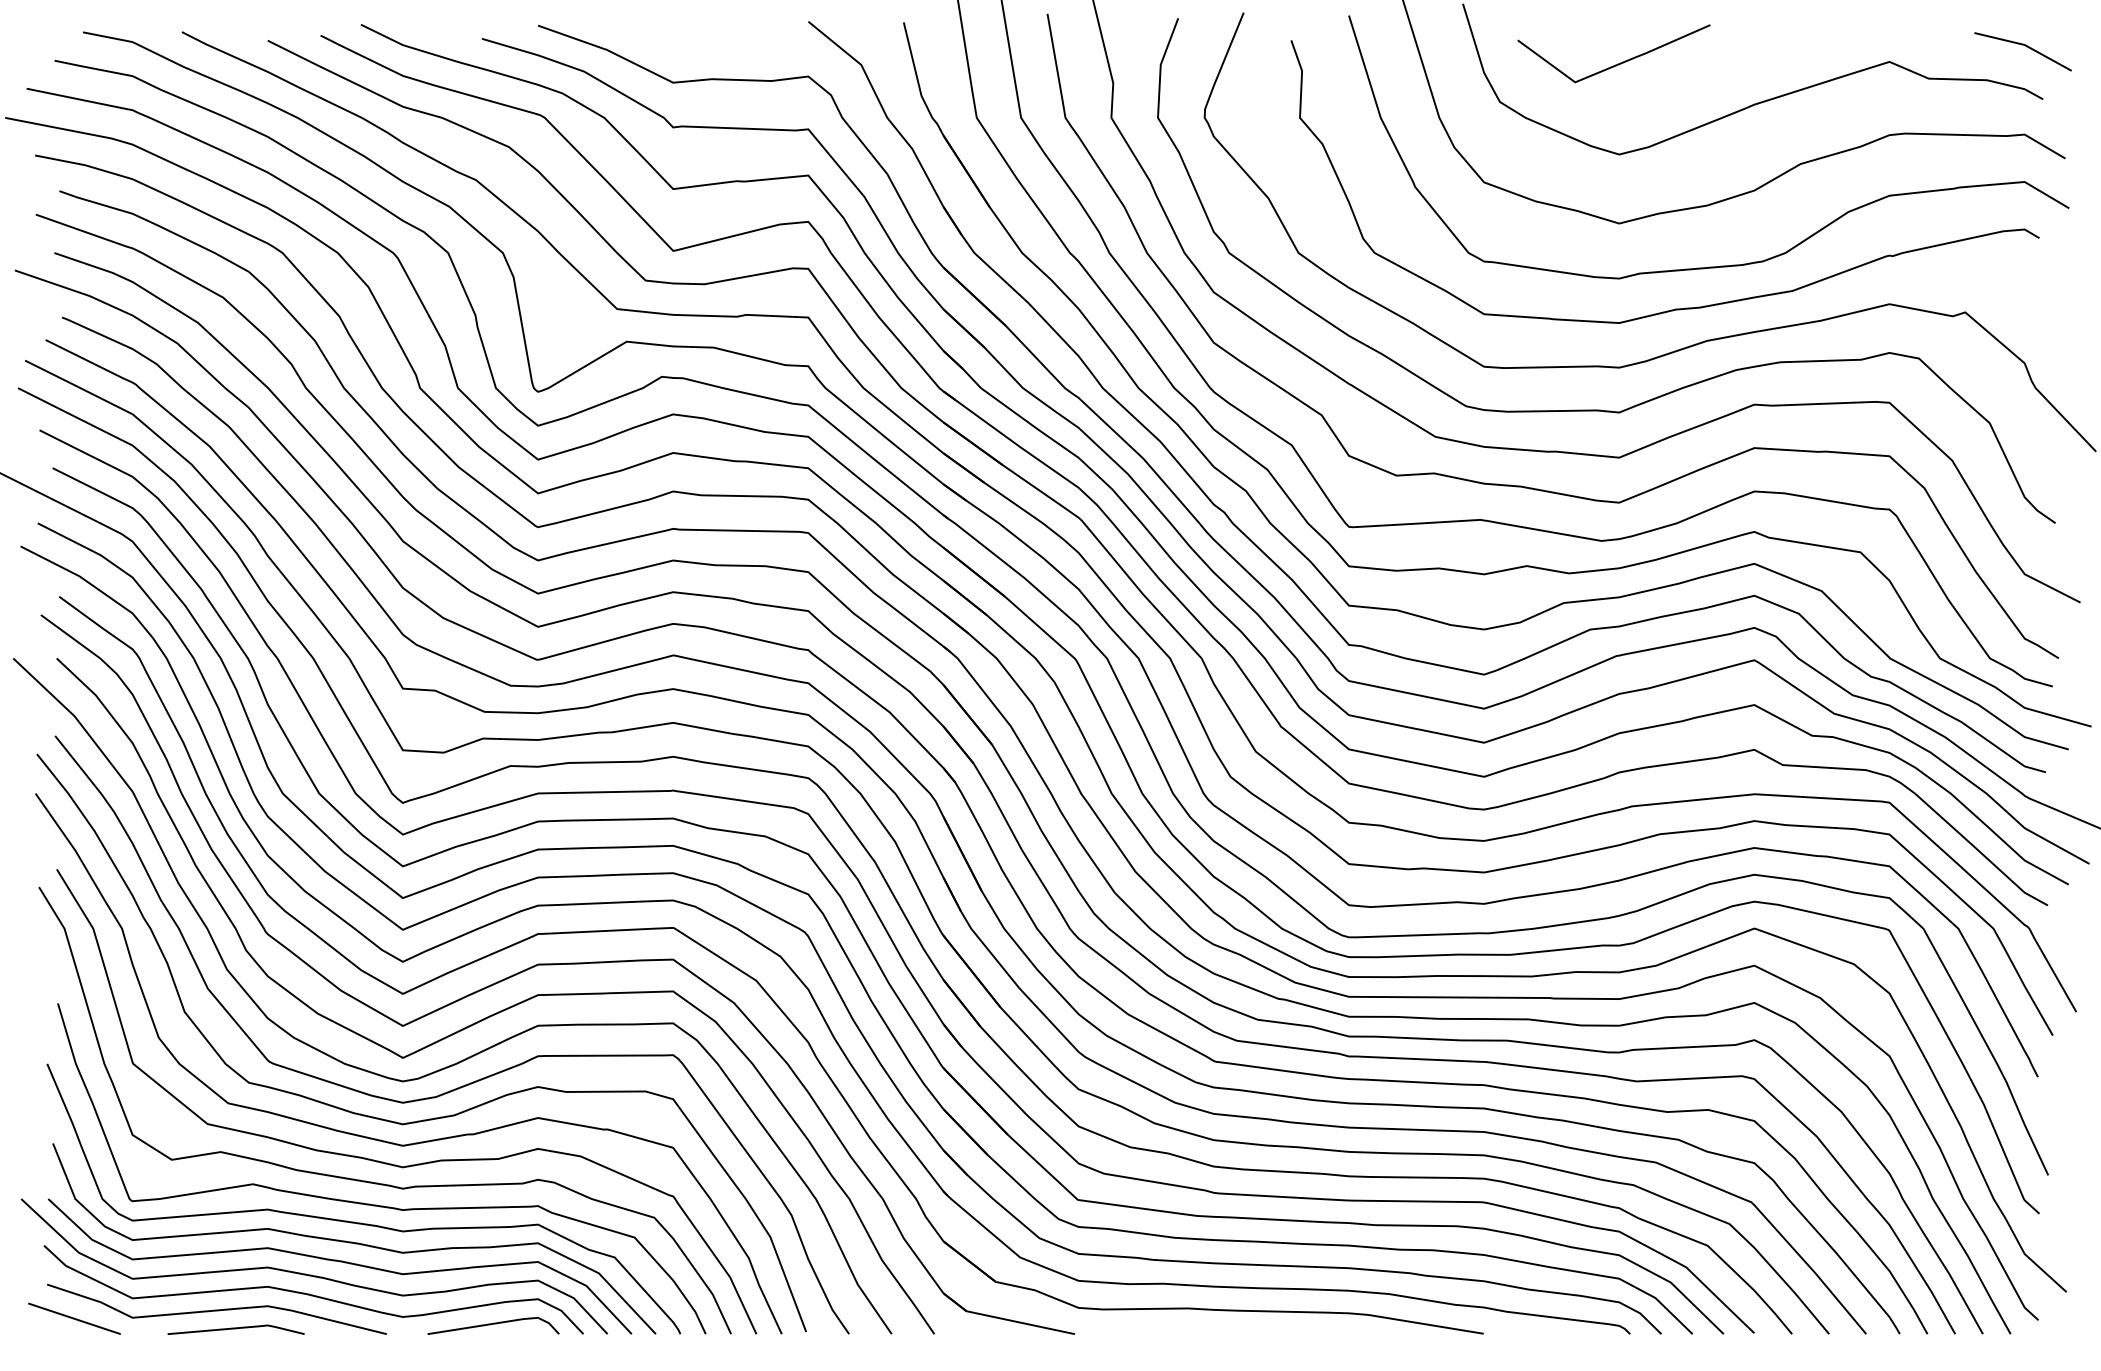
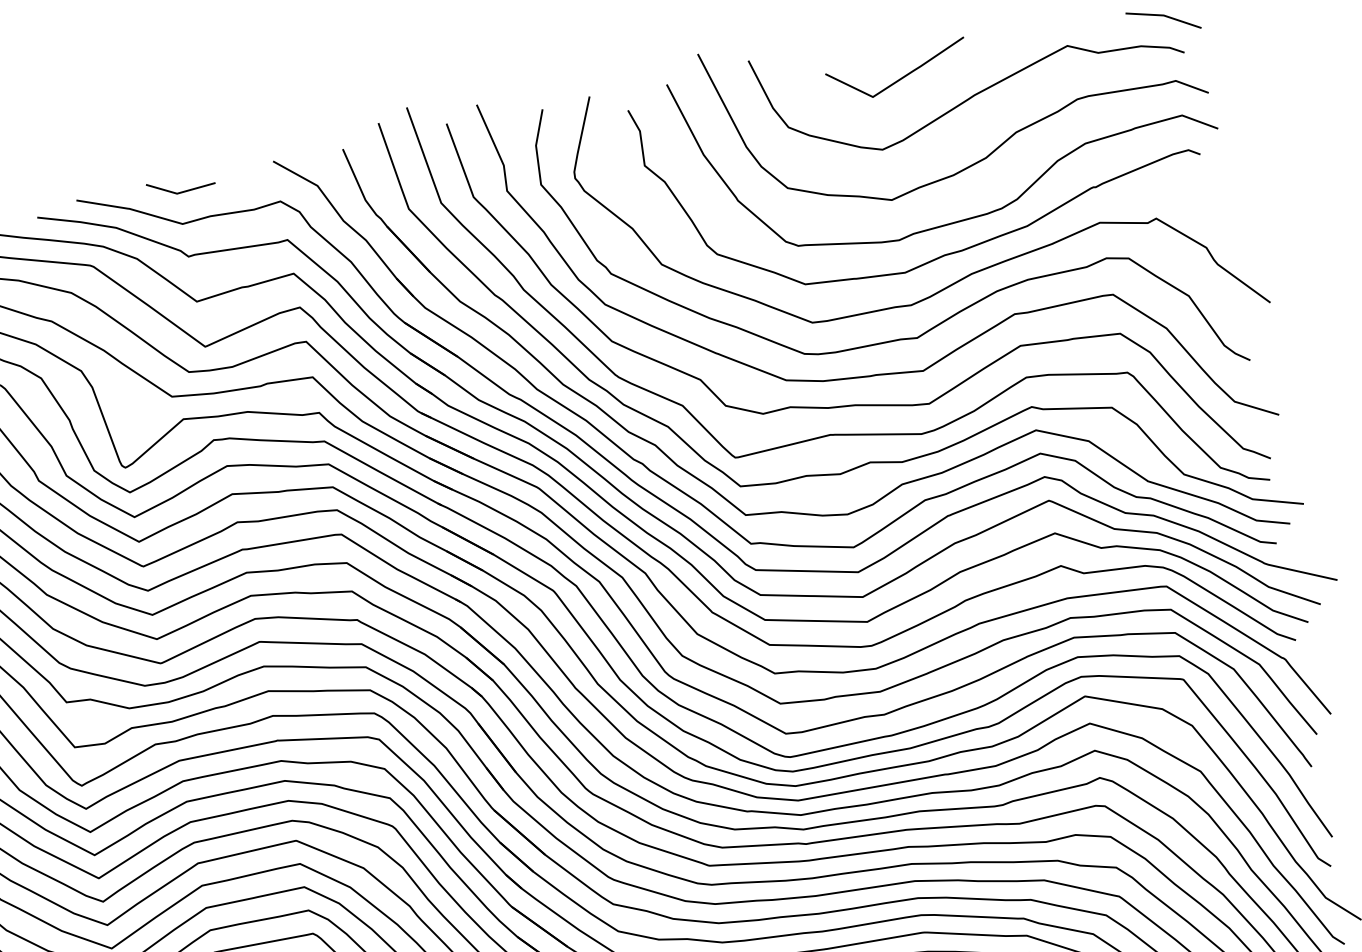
line: (680, 39) -> (182, 191), added
line: (1617, 63) -> (901, 77), moved

